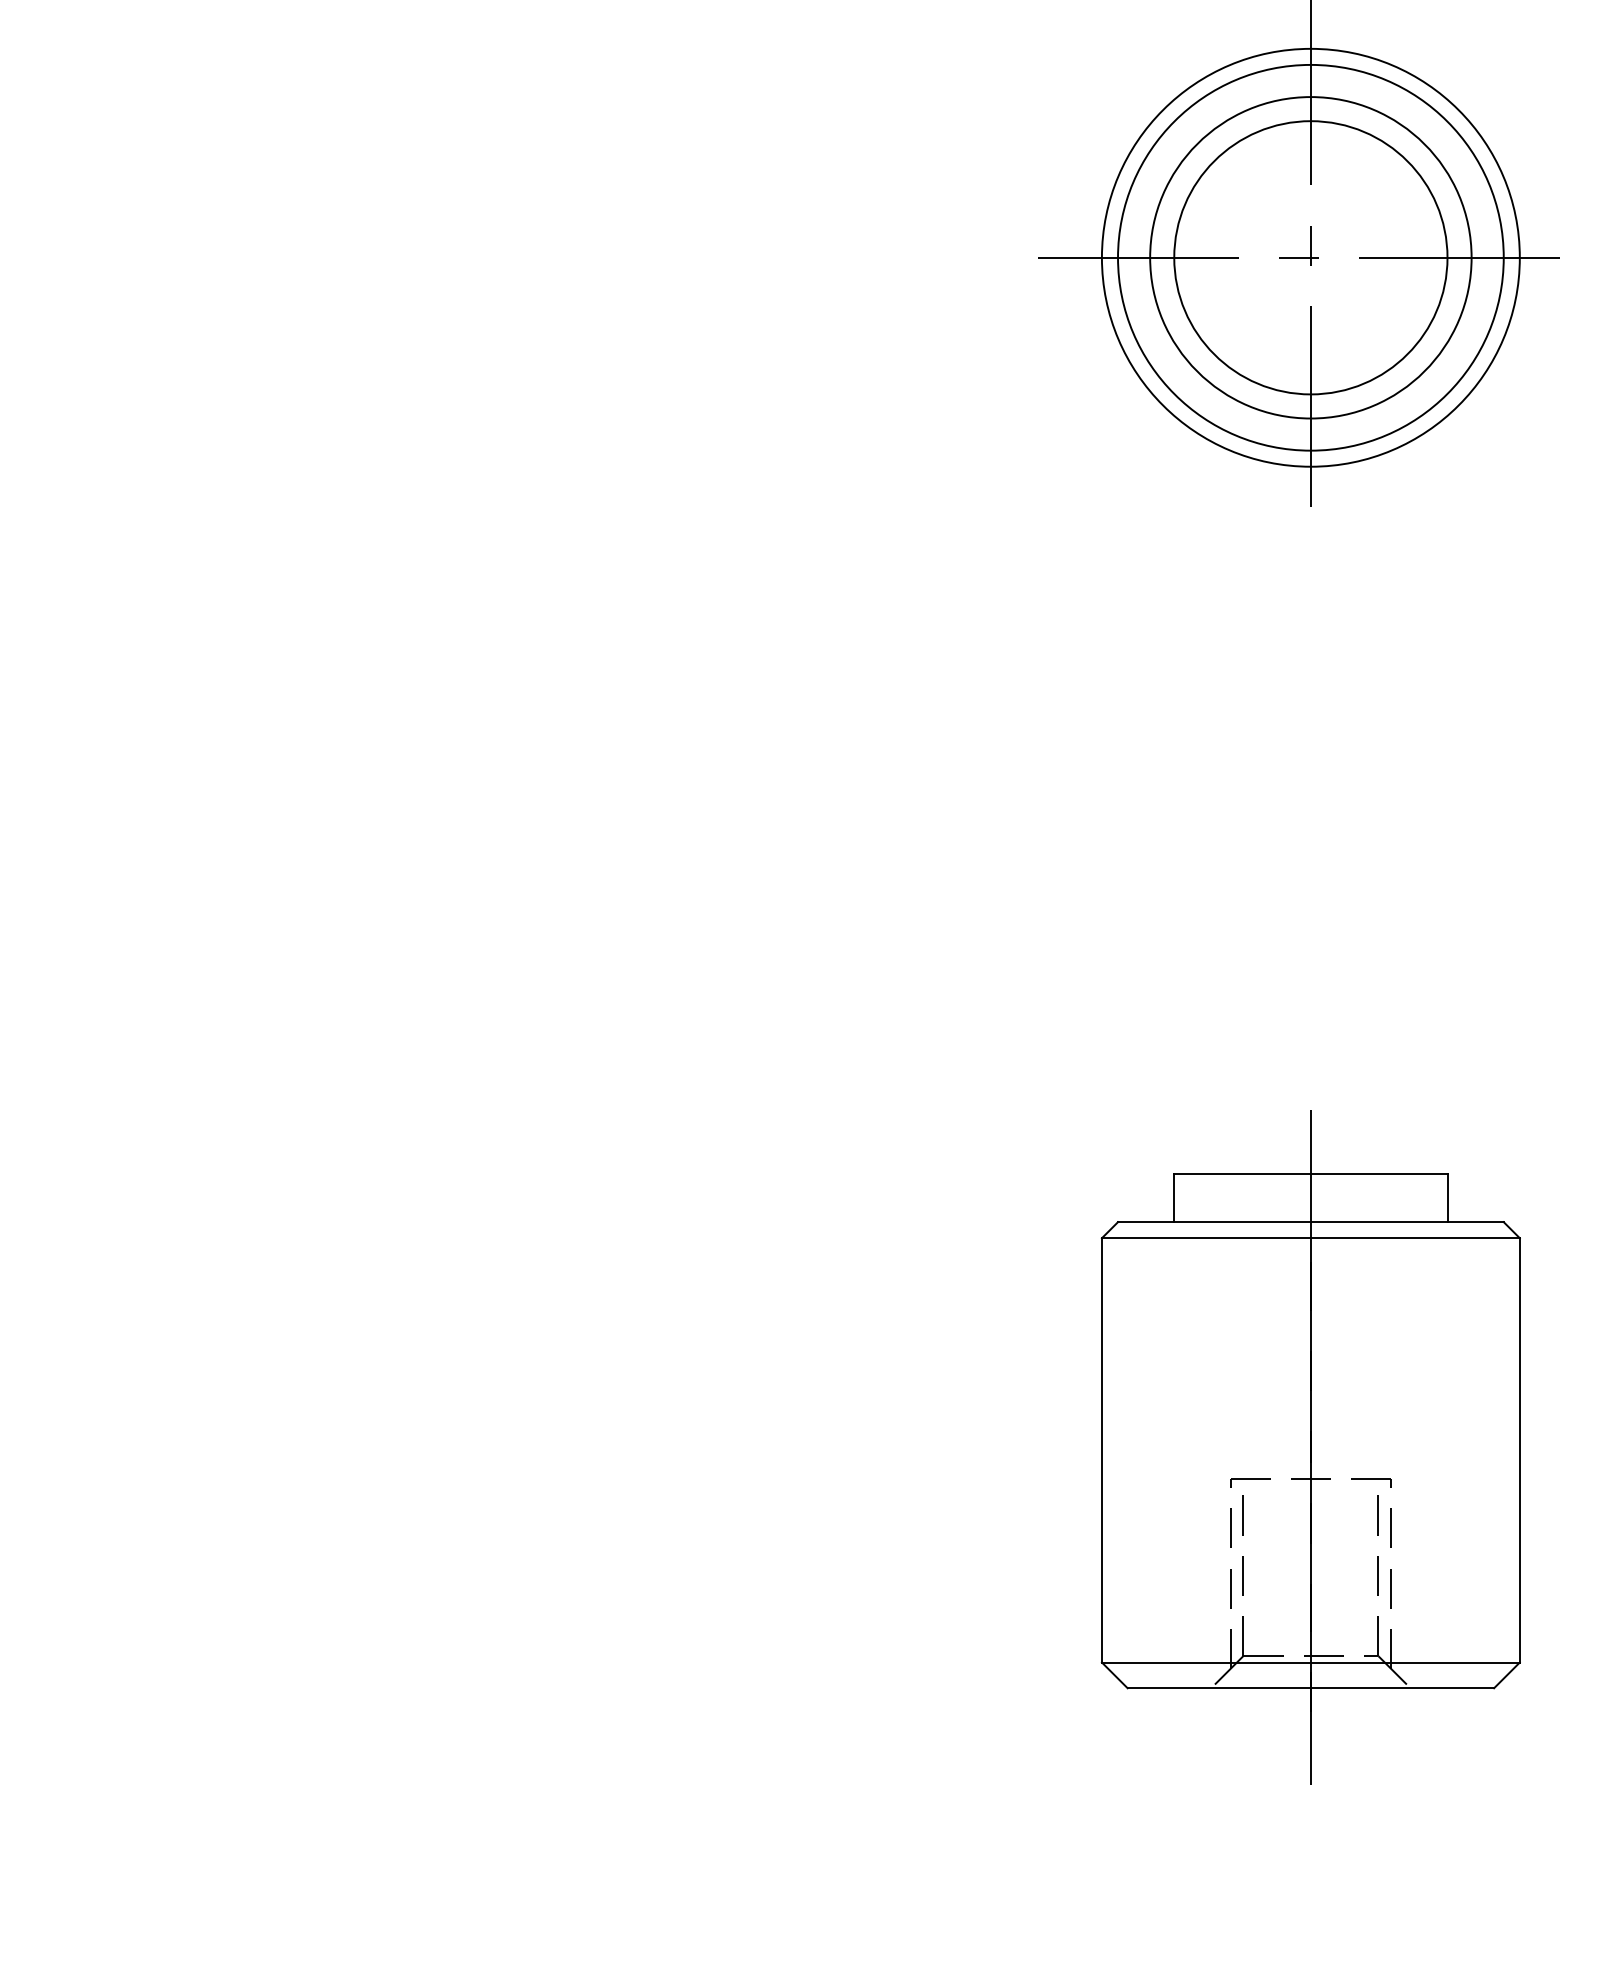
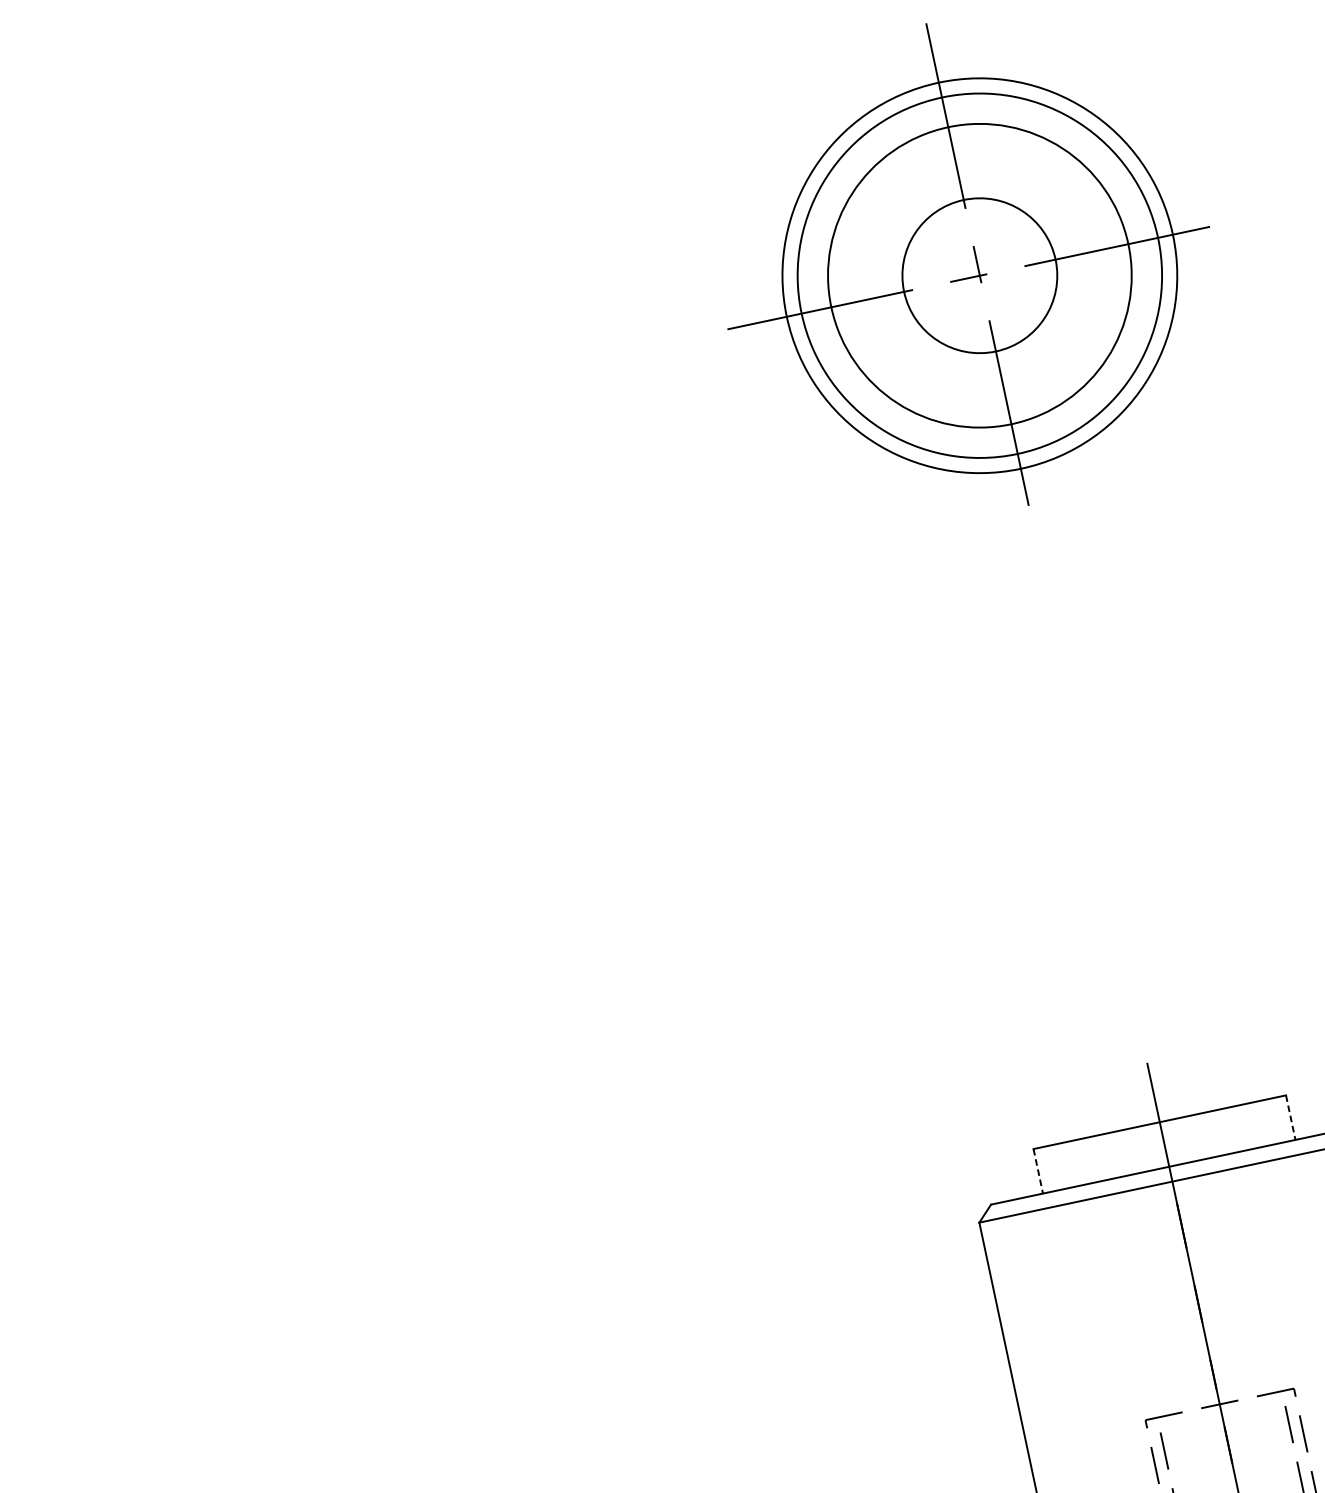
circle: (1310, 257) -> (979, 275), size x0.6
line: (1174, 1198) -> (1038, 1171), solid -> dashed
line: (1447, 1198) -> (1290, 1118), solid -> dashed

